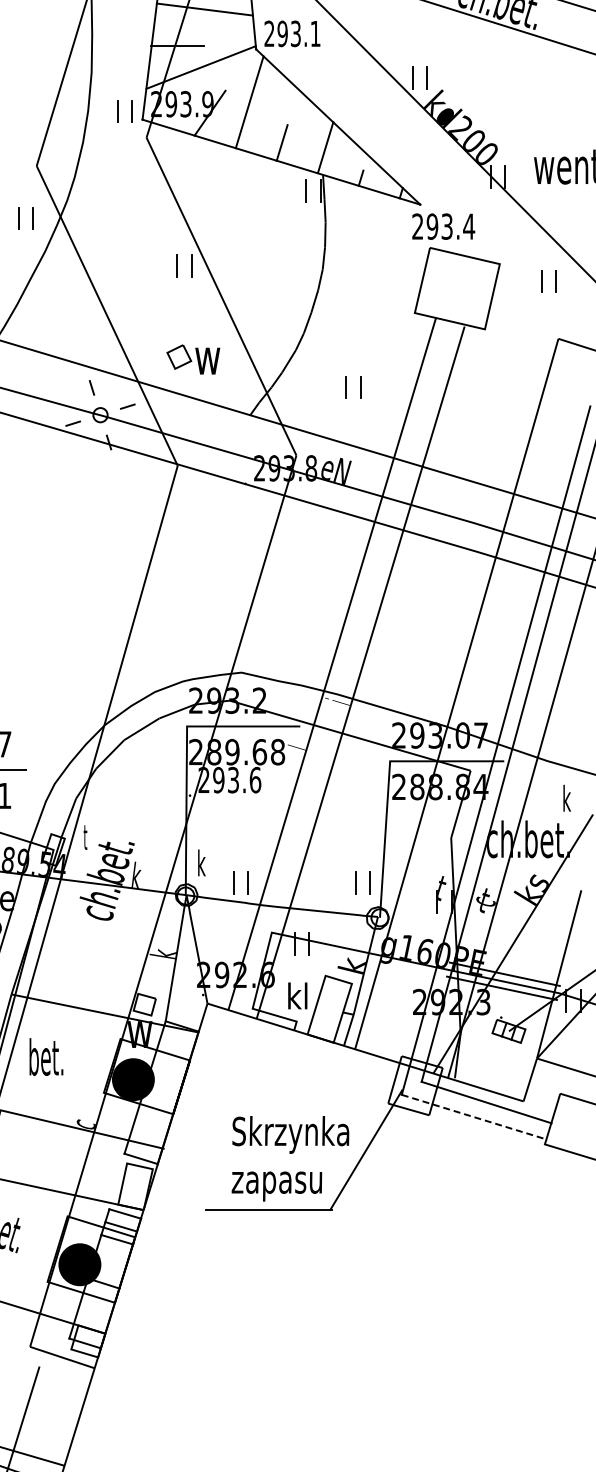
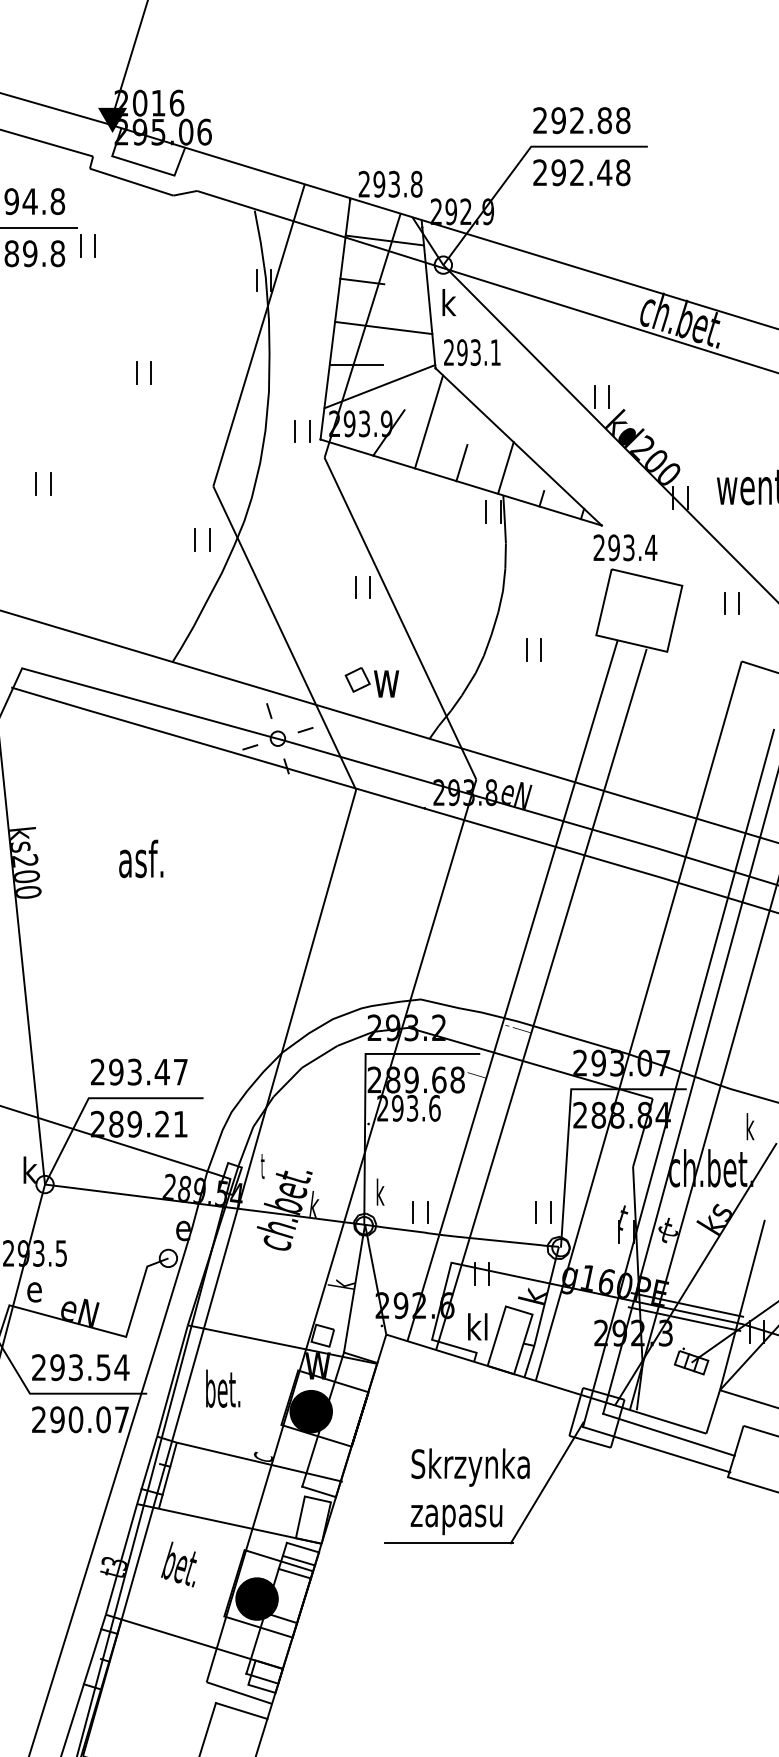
part: (352, 387) -> (533, 649), moved
line: (475, 1117) -> (657, 1449), dashed -> solid
line: (64, 1375) -> (241, 1711), added

